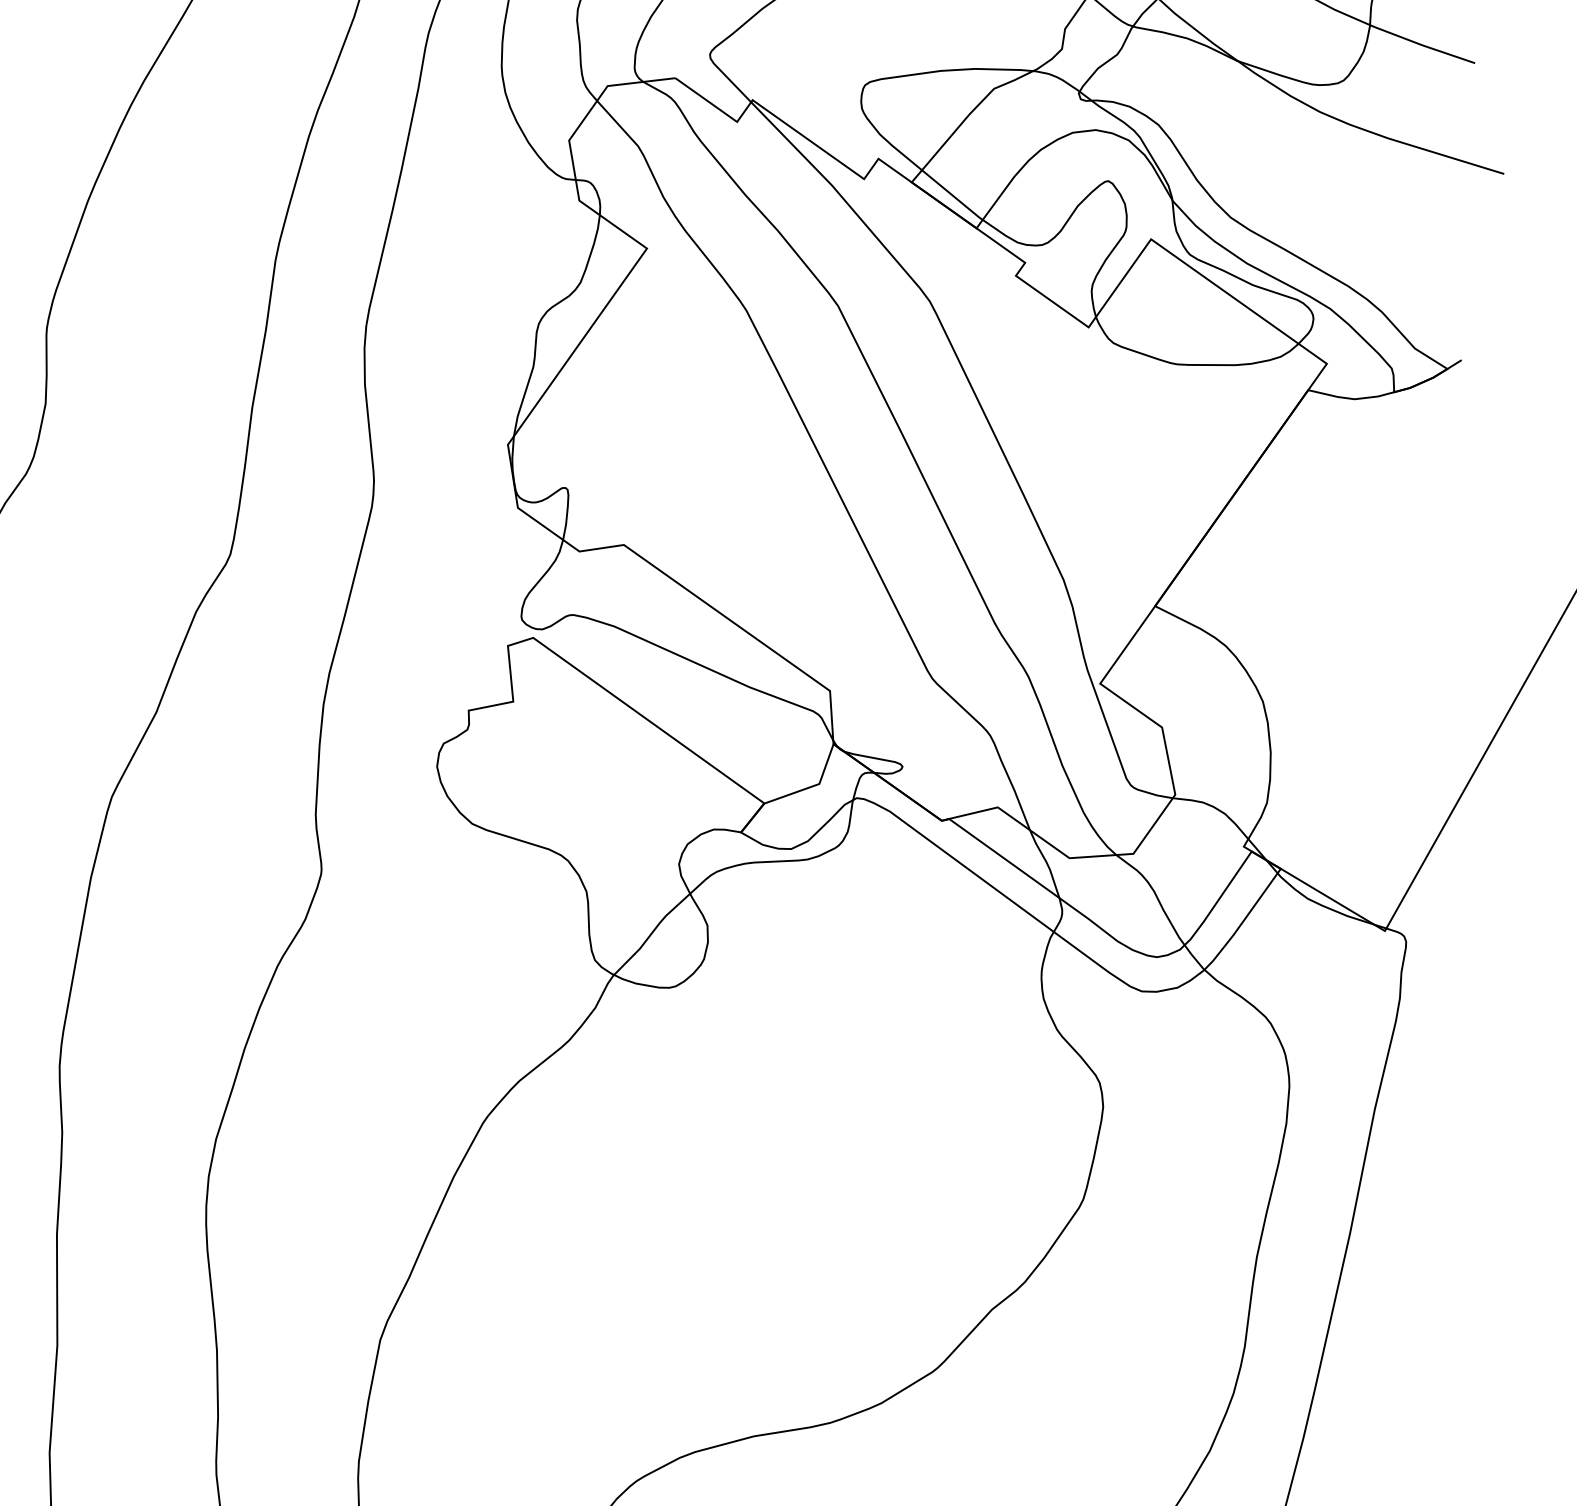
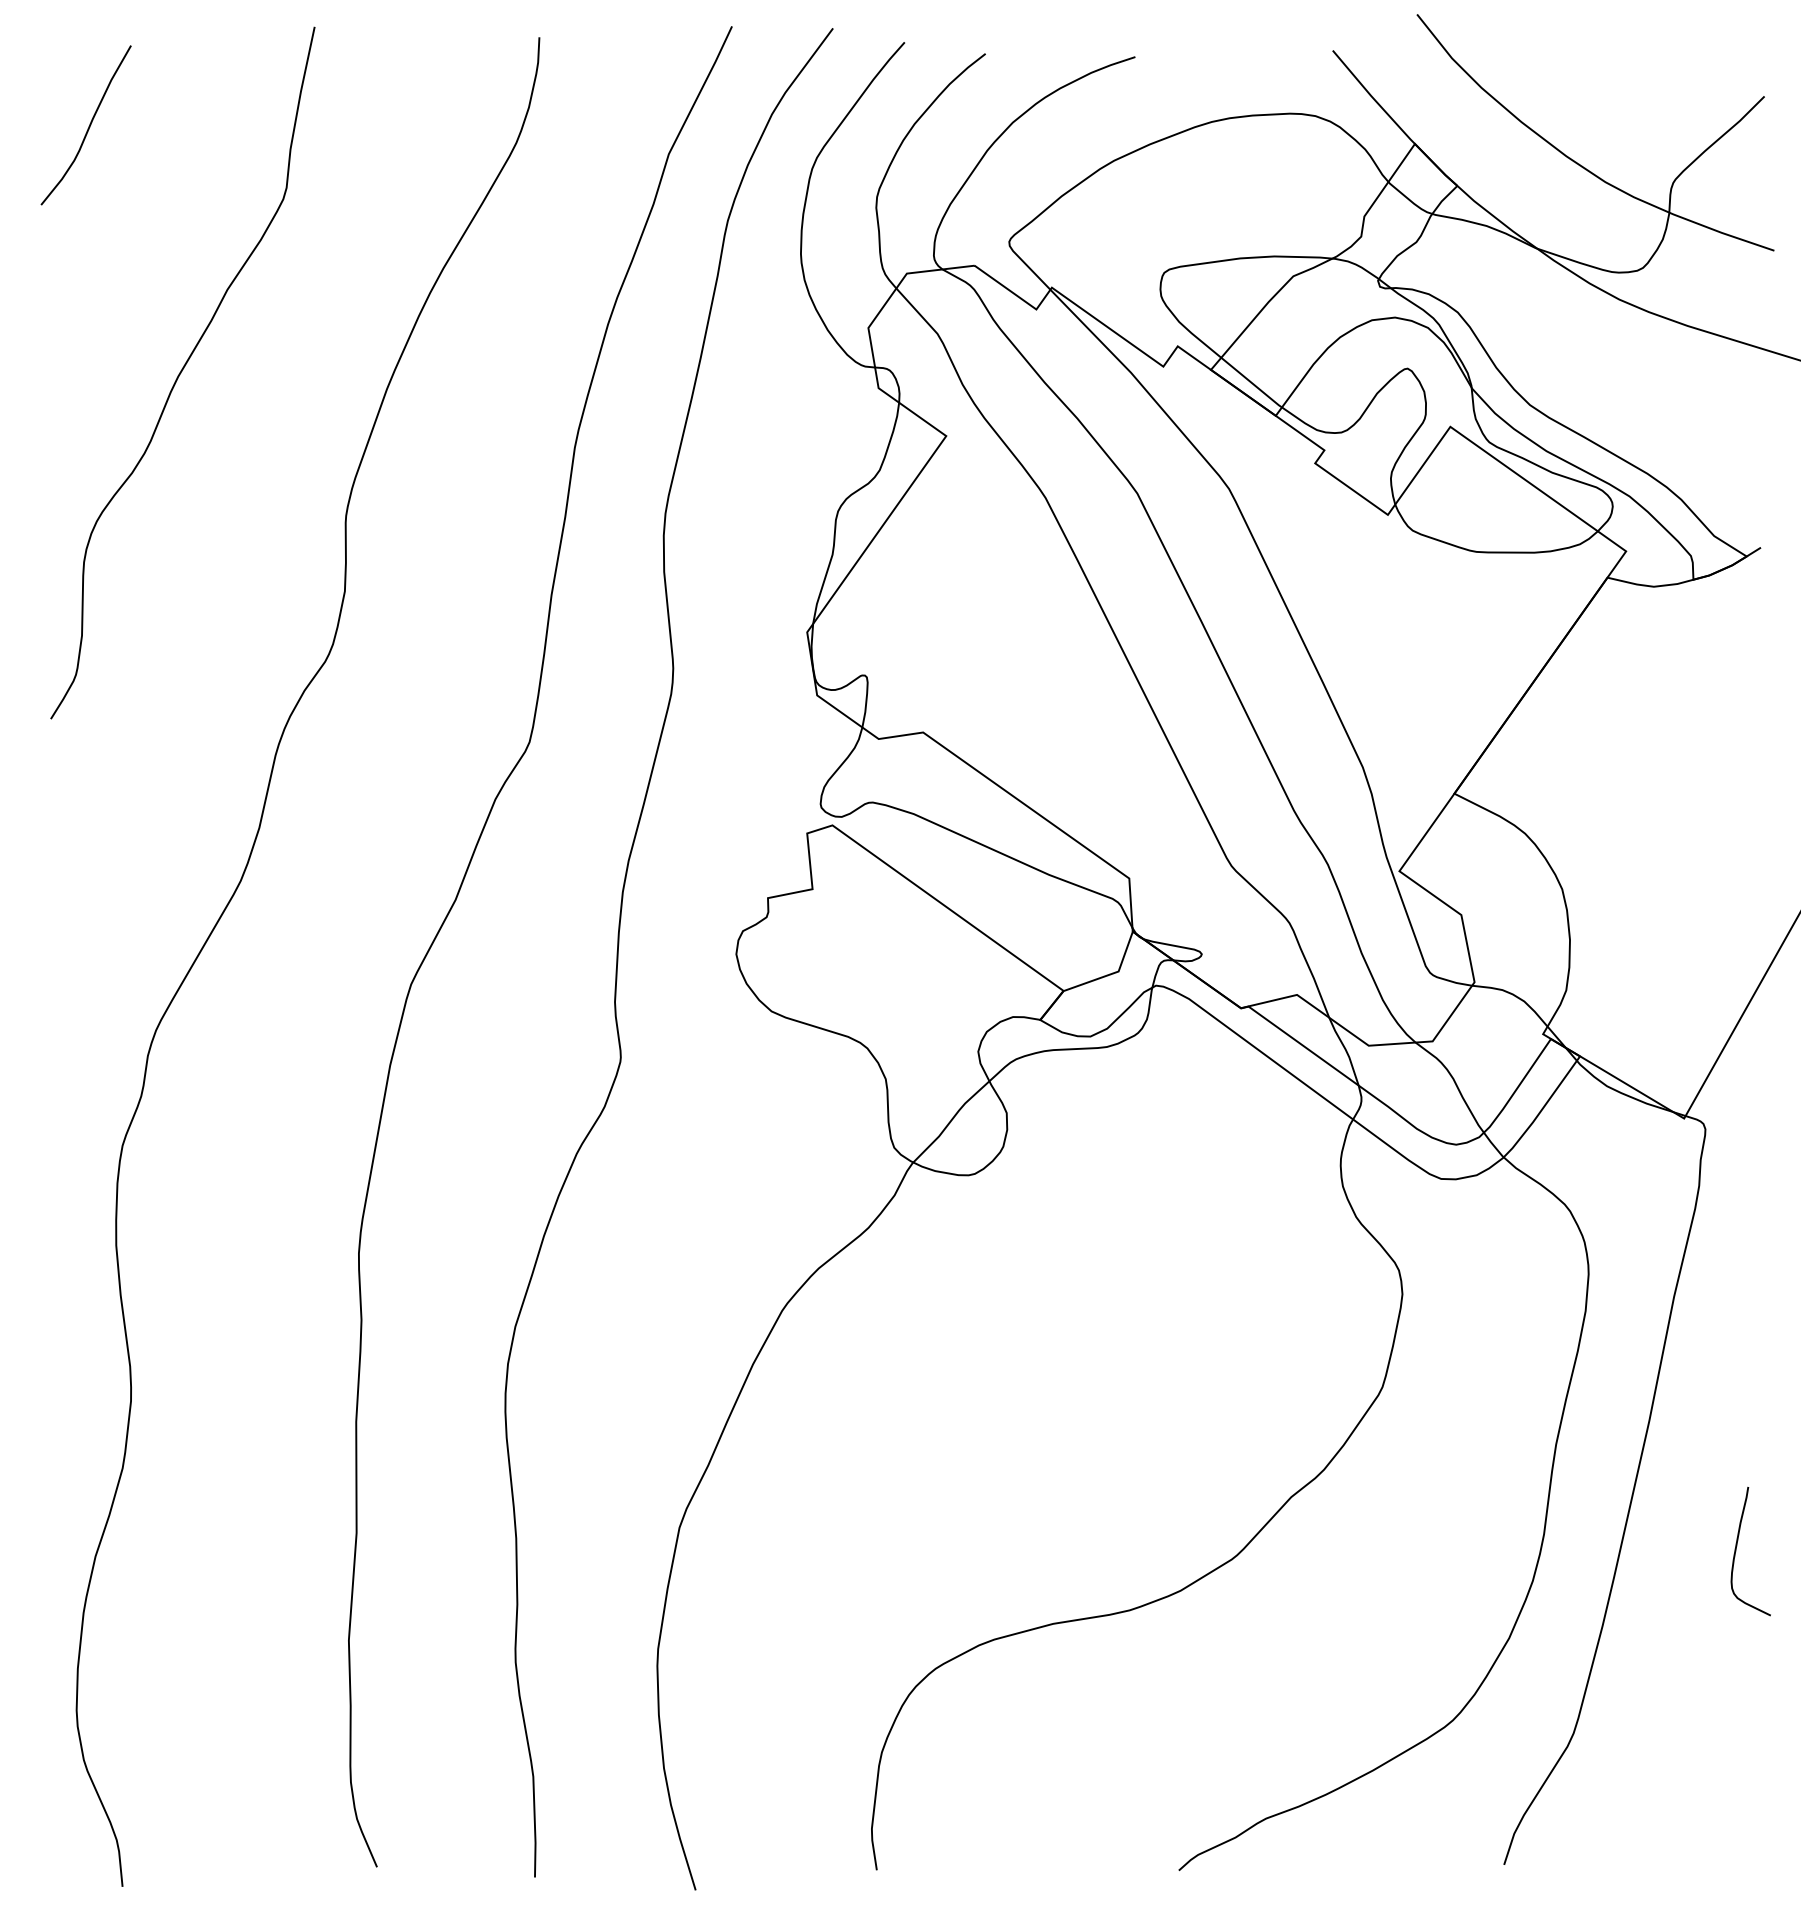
curve: (1438, 1358) -> (1737, 1546), added

